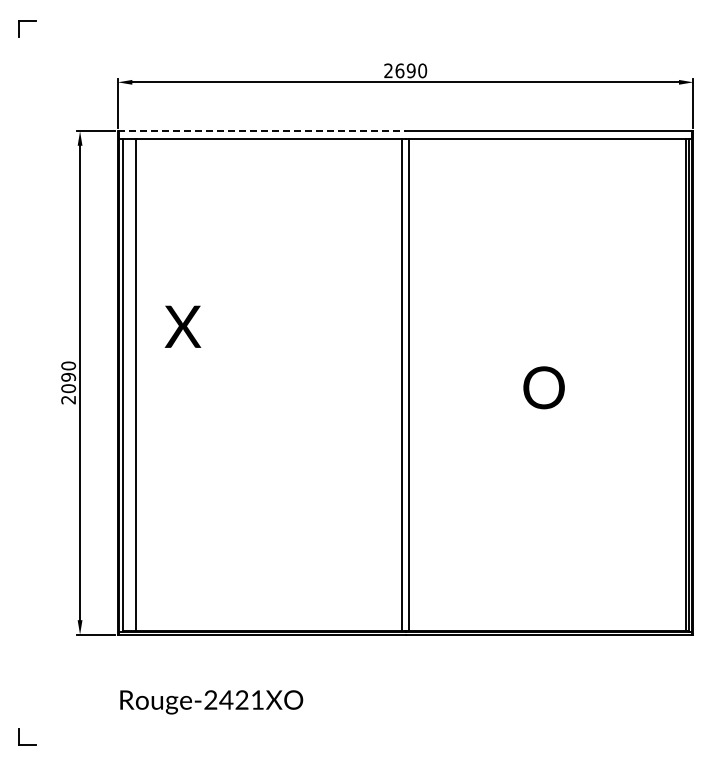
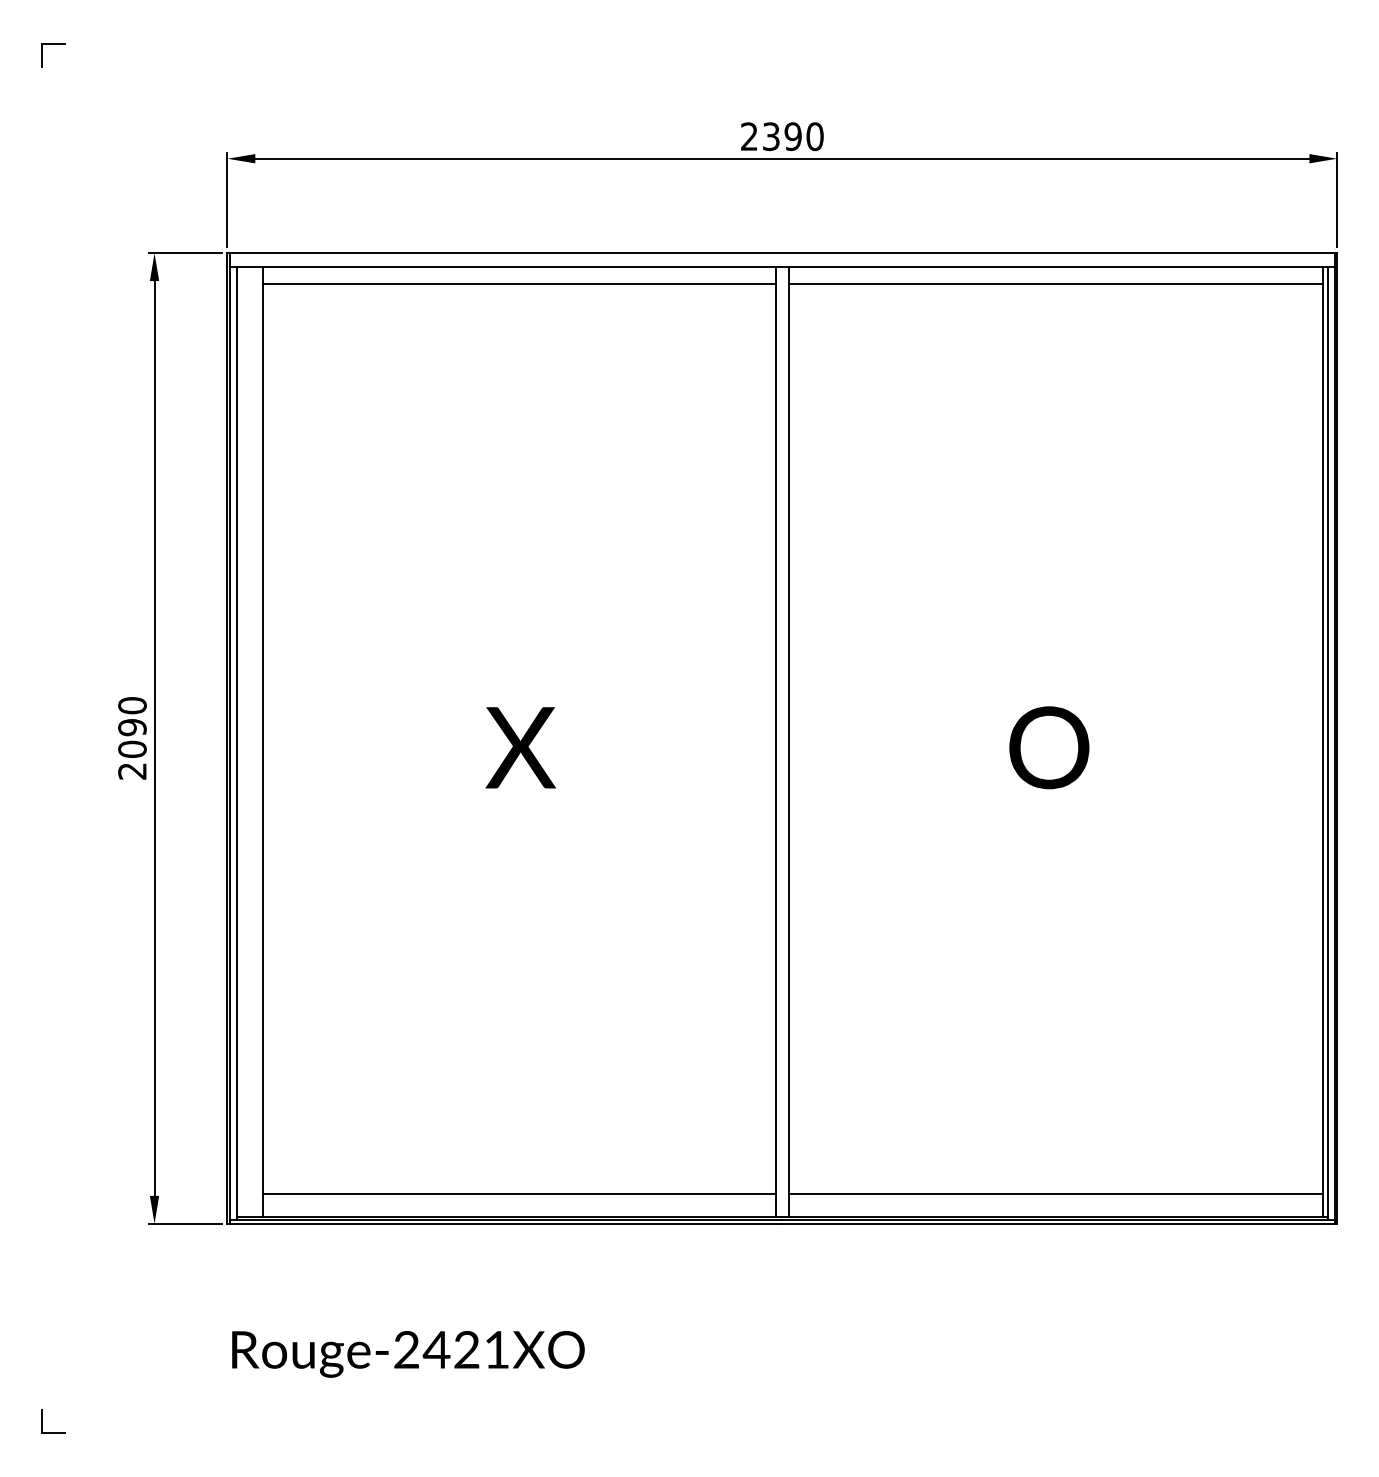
part: (27, 28) -> (53, 54), size x0.71
text: (399, 70) -> (770, 135), 2690 -> 2390
line: (261, 131) -> (504, 253), dashed -> solid
line: (269, 147) -> (519, 284), added
line: (546, 147) -> (1053, 284), added
text: (182, 326) -> (519, 747), moved
line: (269, 619) -> (519, 1194), added
line: (546, 619) -> (1053, 1194), added
part: (27, 736) -> (53, 1420), size x0.71

